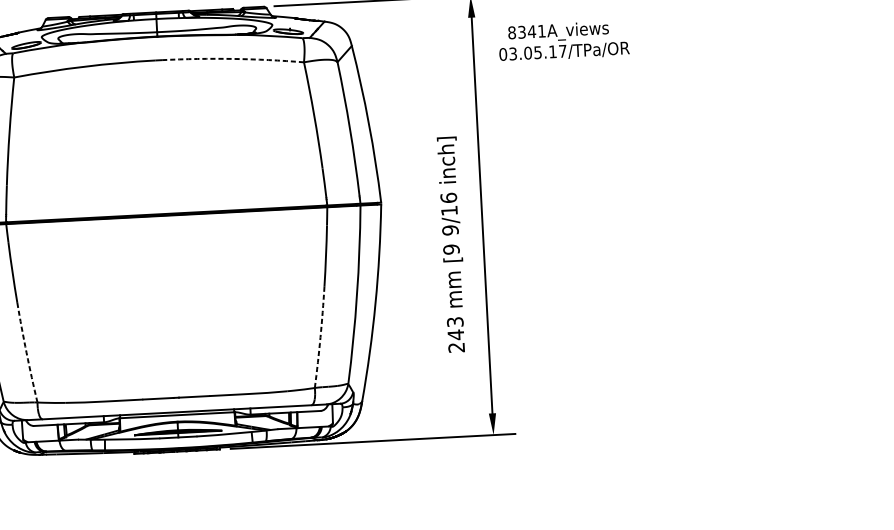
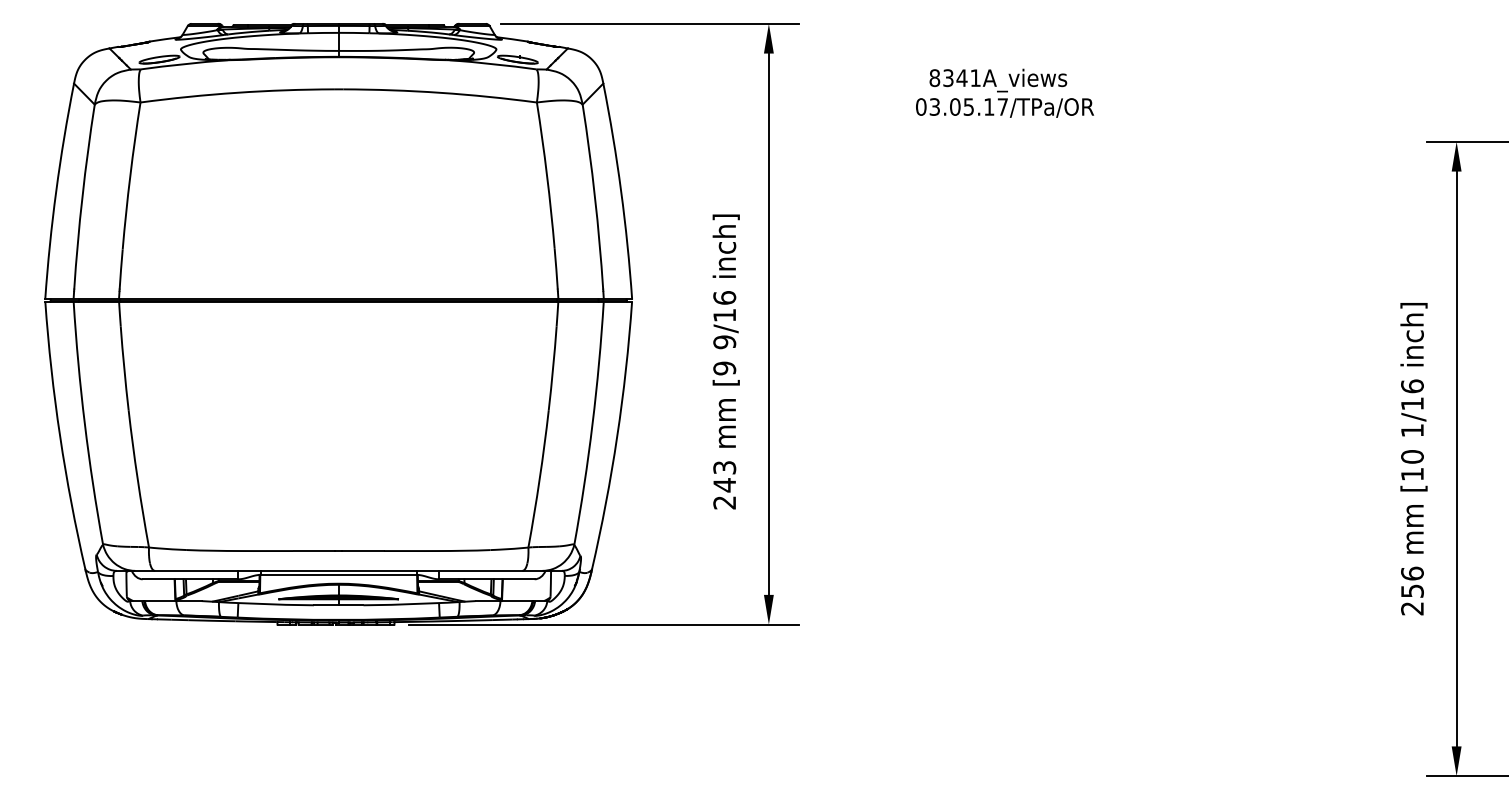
text: (563, 40) -> (1004, 92), moved
arc: (233, 58) -> (440, 92), dashed -> solid
arc: (320, 337) -> (539, 479), dashed -> solid
arc: (26, 353) -> (137, 479), dashed -> solid

